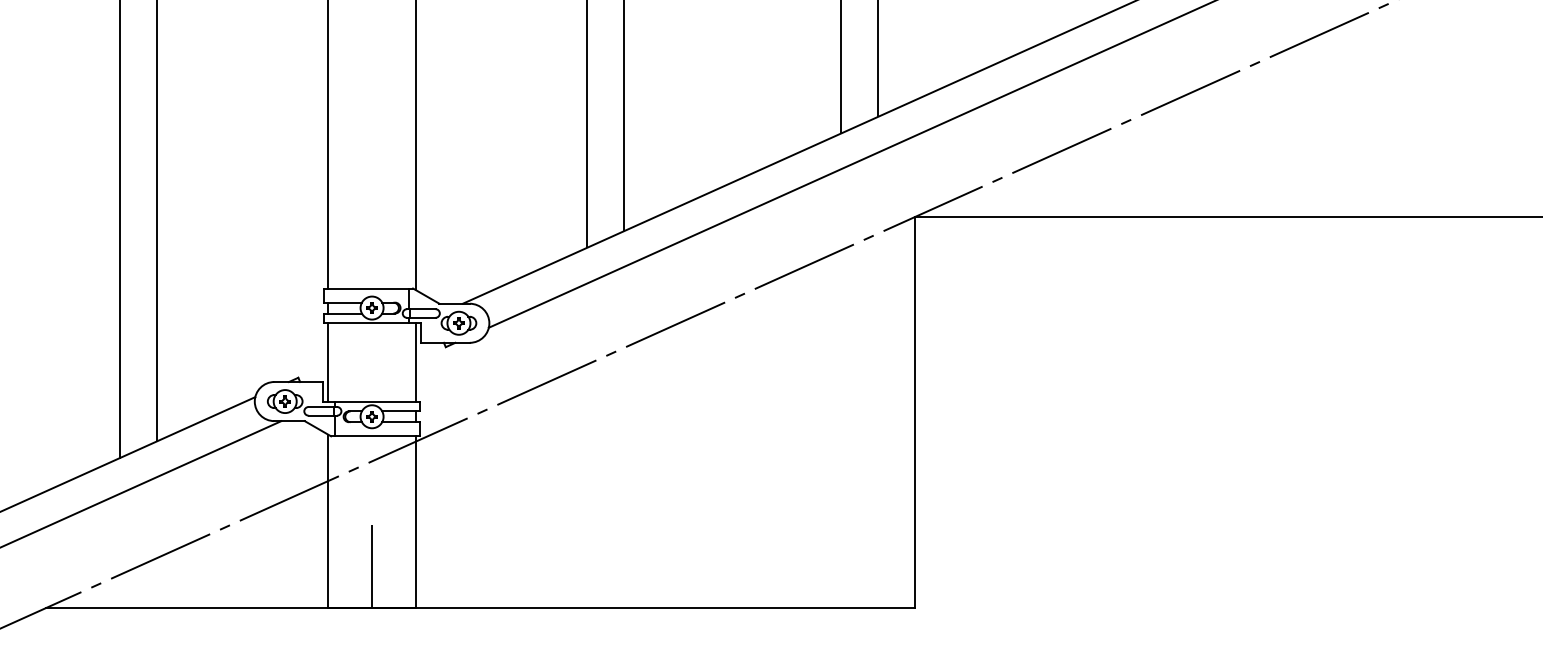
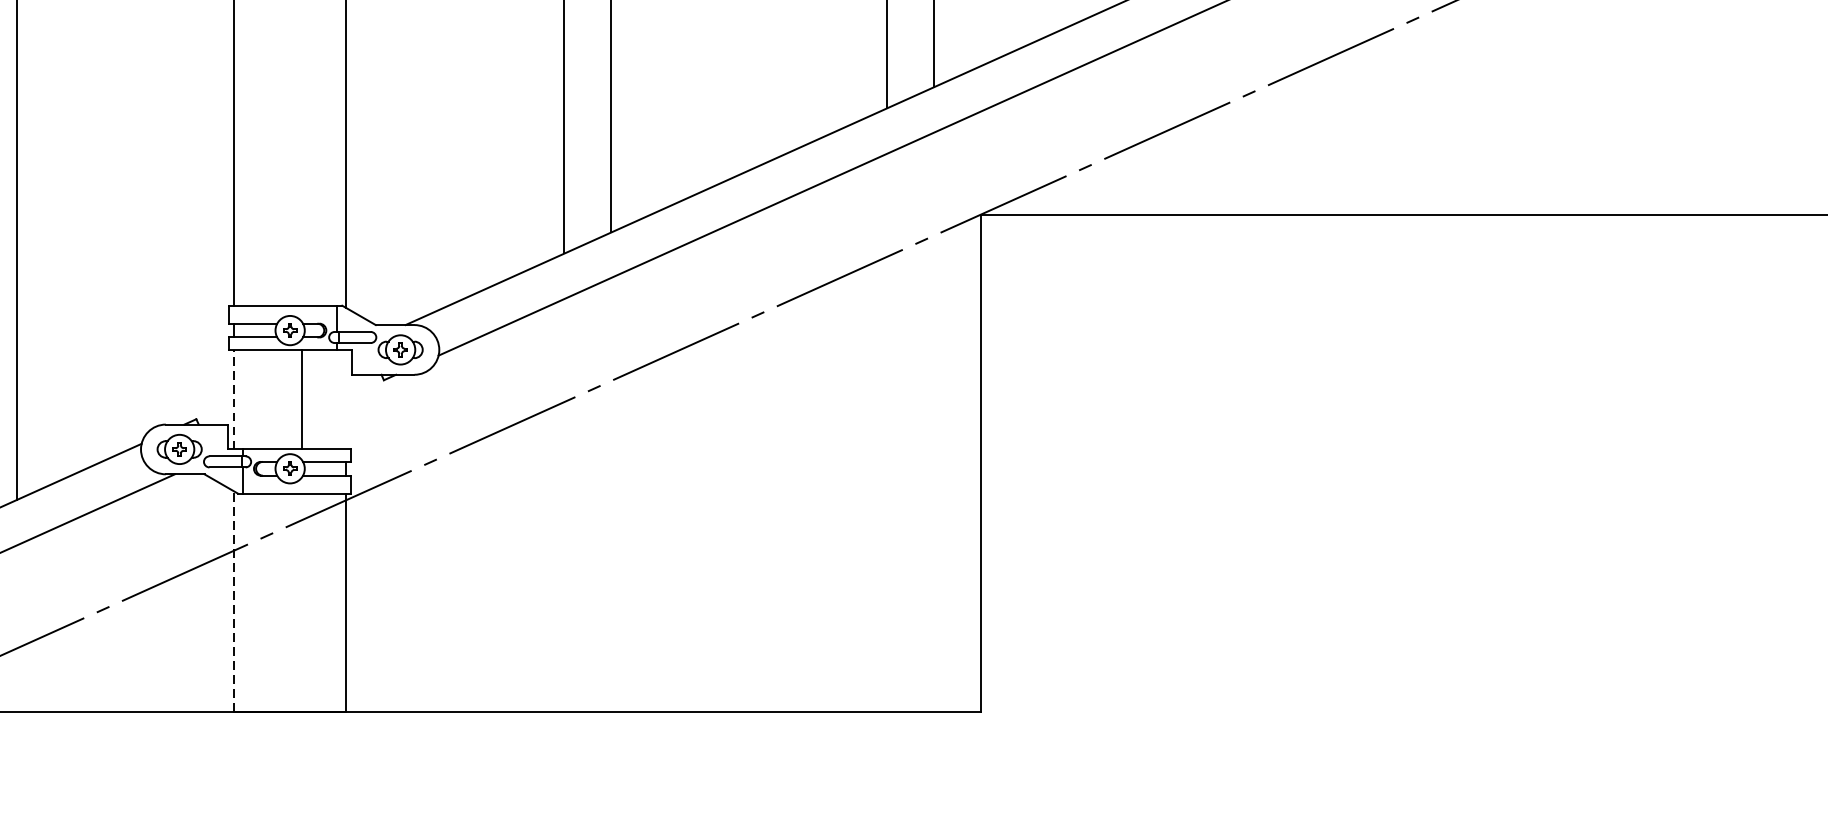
line: (328, 361) -> (234, 398), solid -> dashed
line: (416, 362) -> (302, 399), moved
line: (328, 521) -> (234, 601), solid -> dashed
line: (372, 566) -> (290, 659), removed

